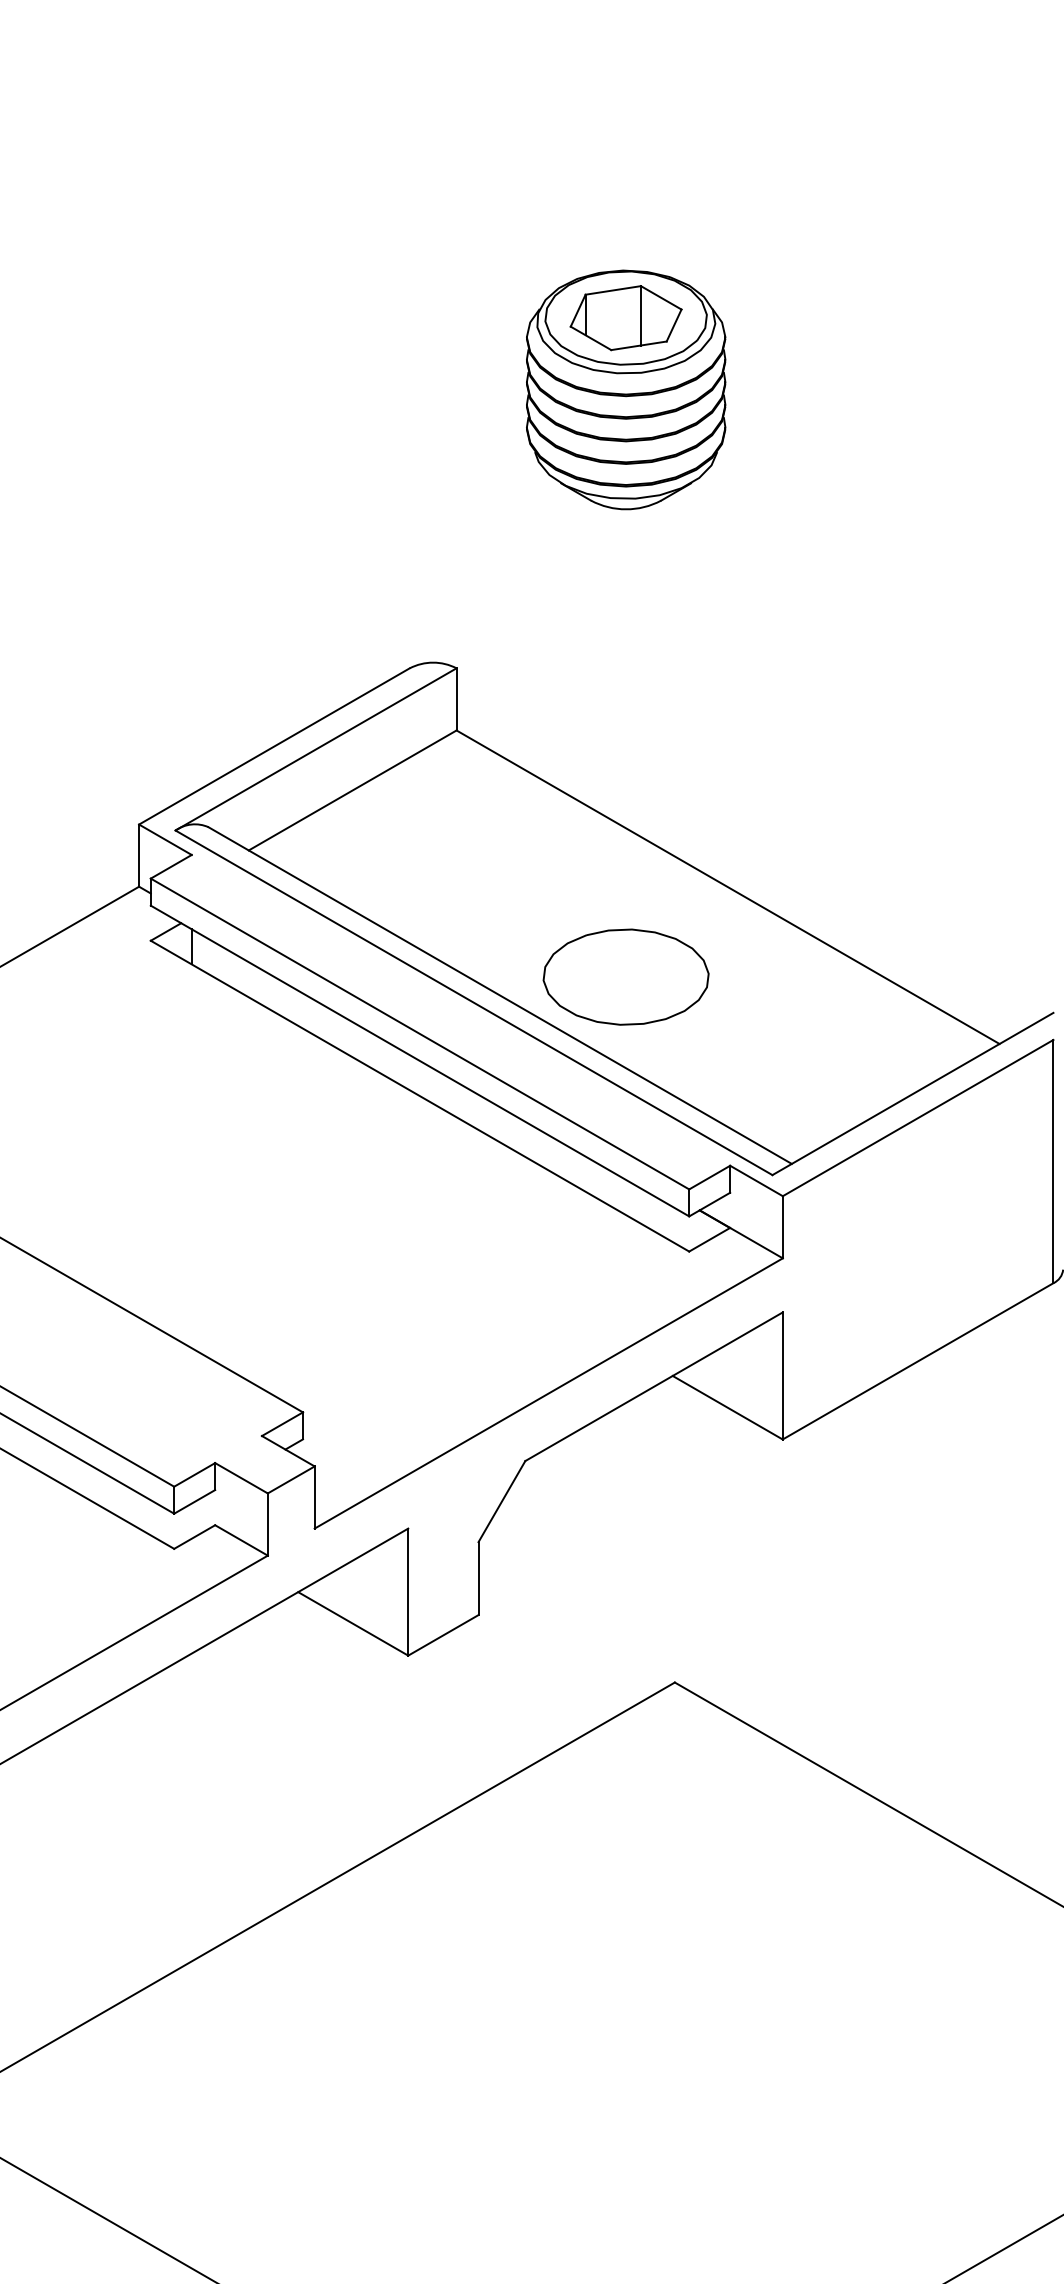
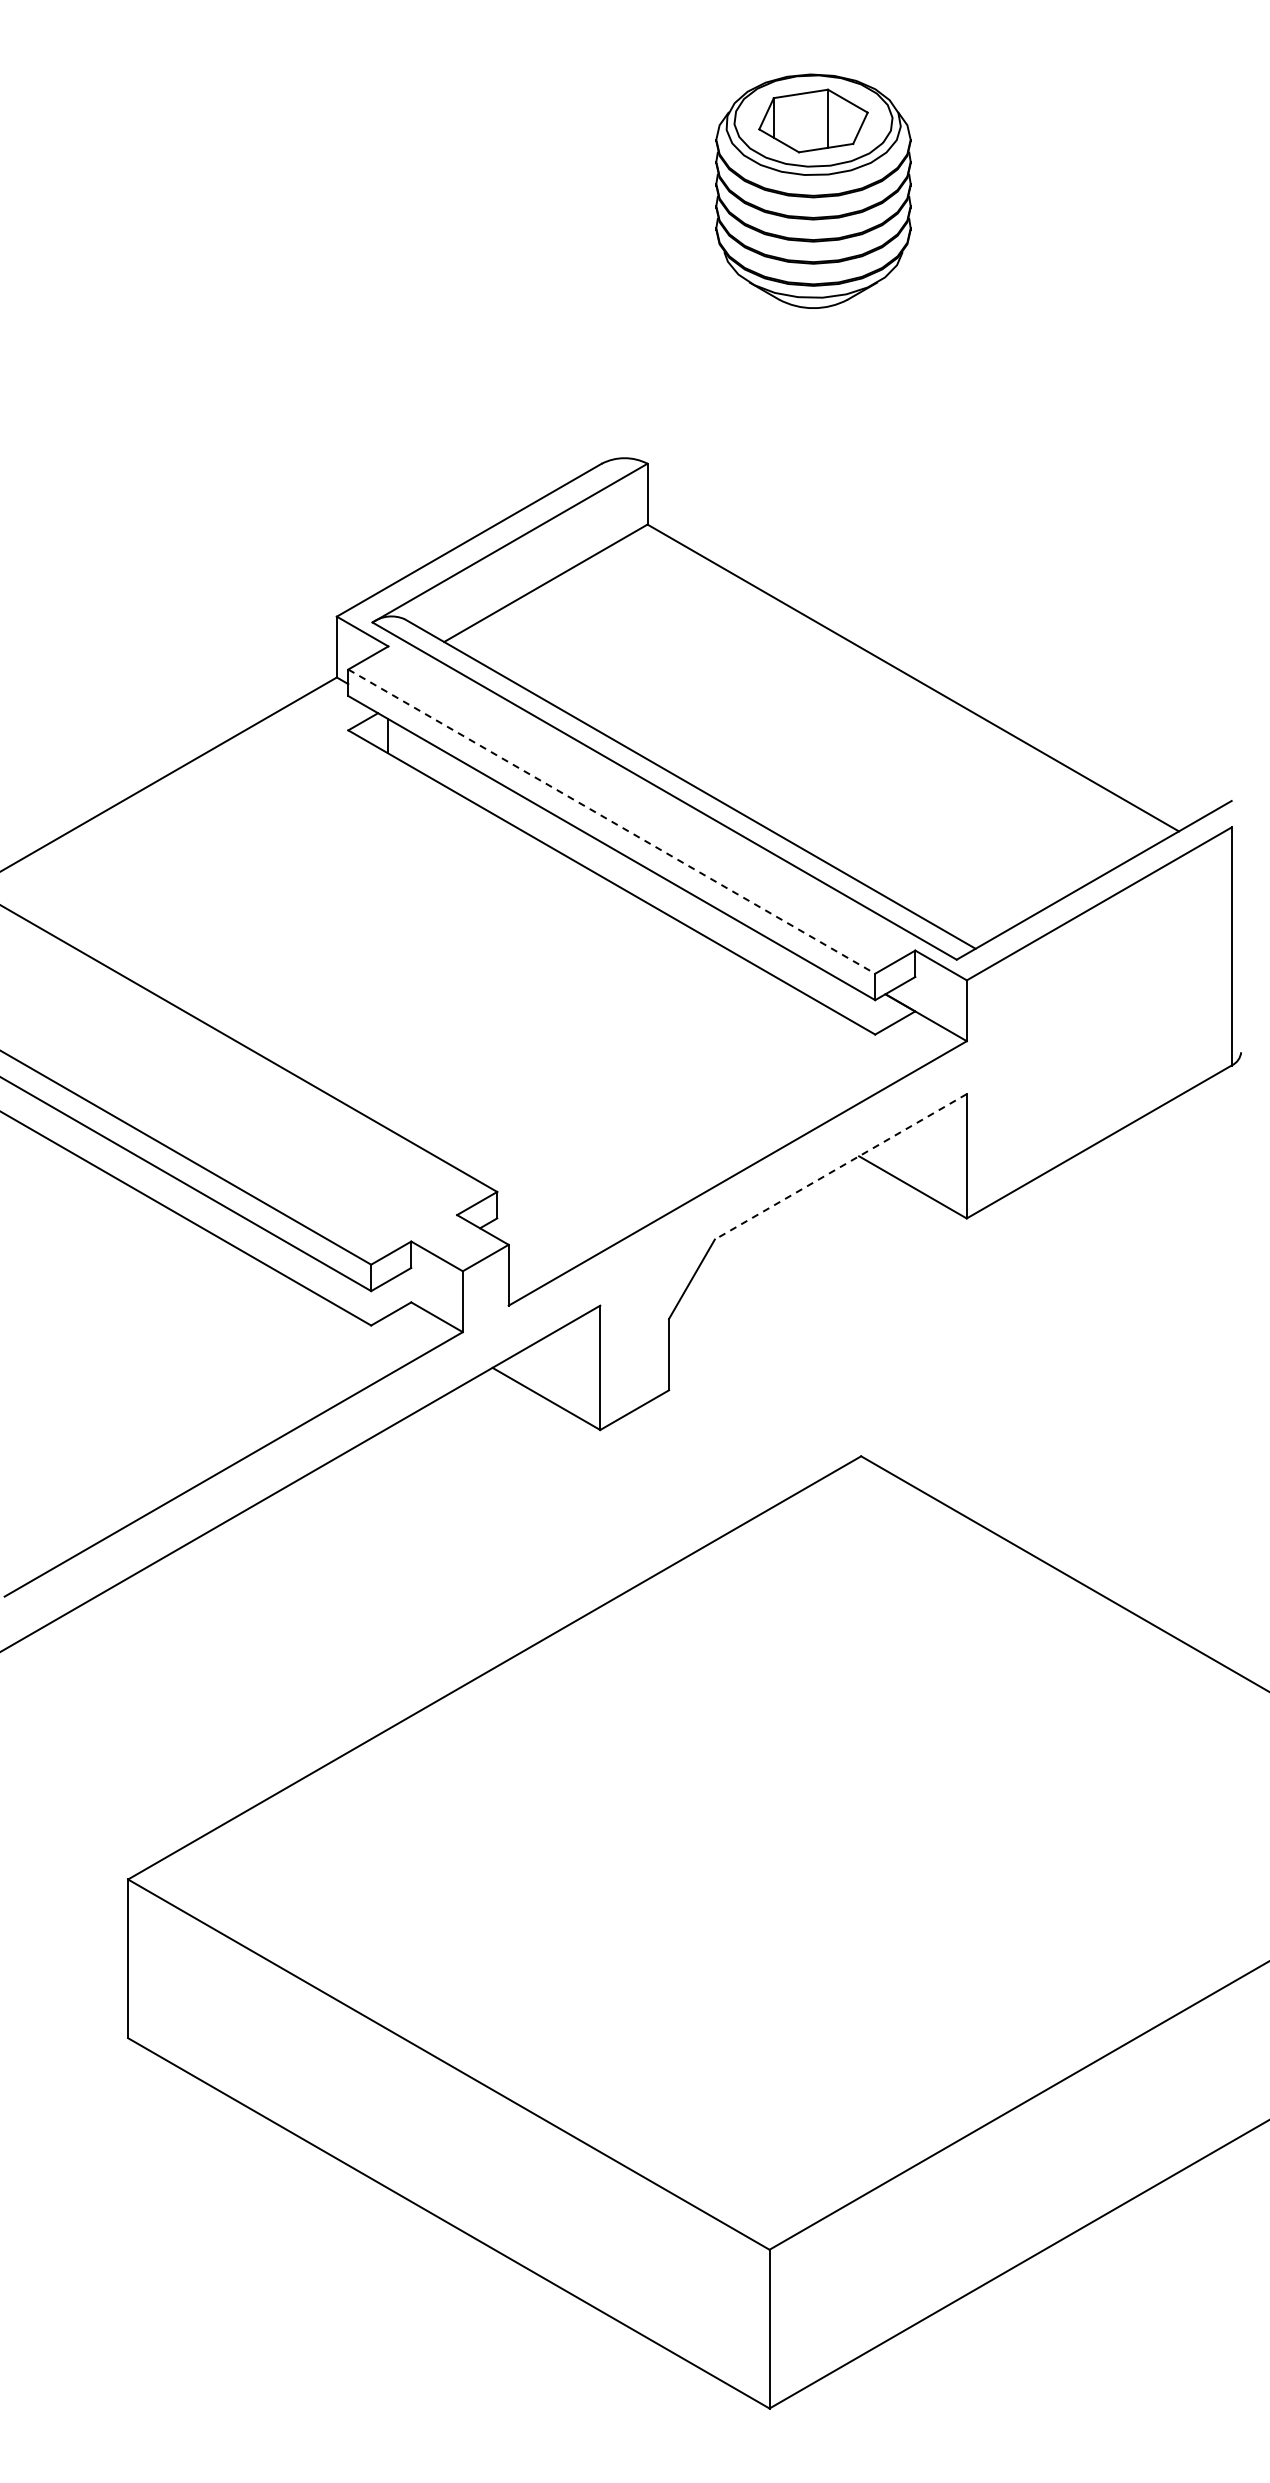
part: (626, 976) -> (813, 765), removed
line: (420, 1033) -> (612, 821), solid -> dashed
line: (653, 1387) -> (840, 1167), solid -> dashed

